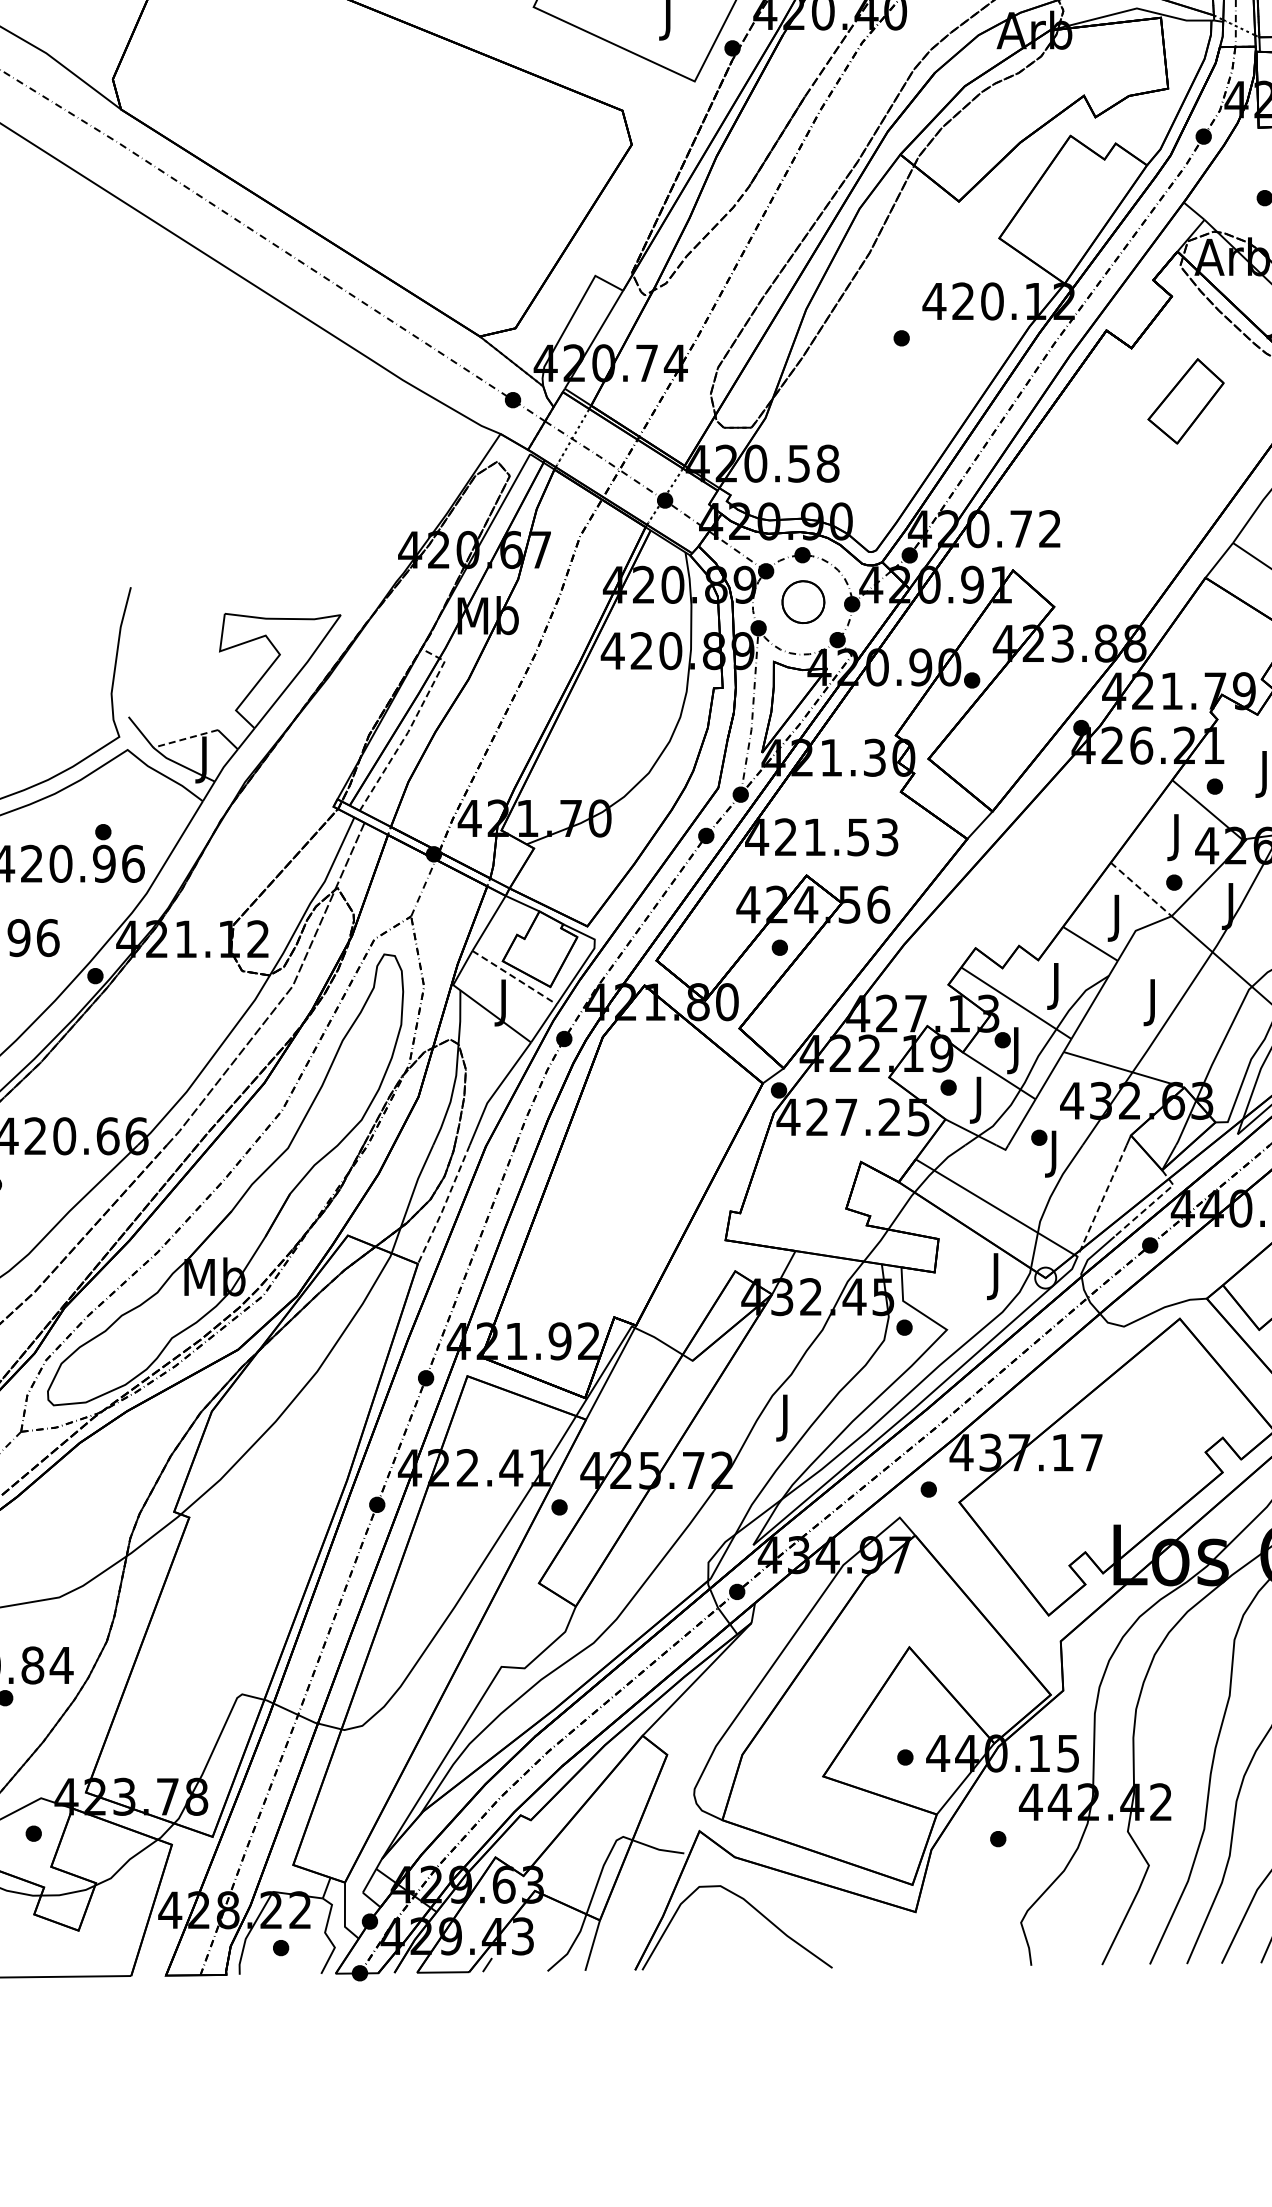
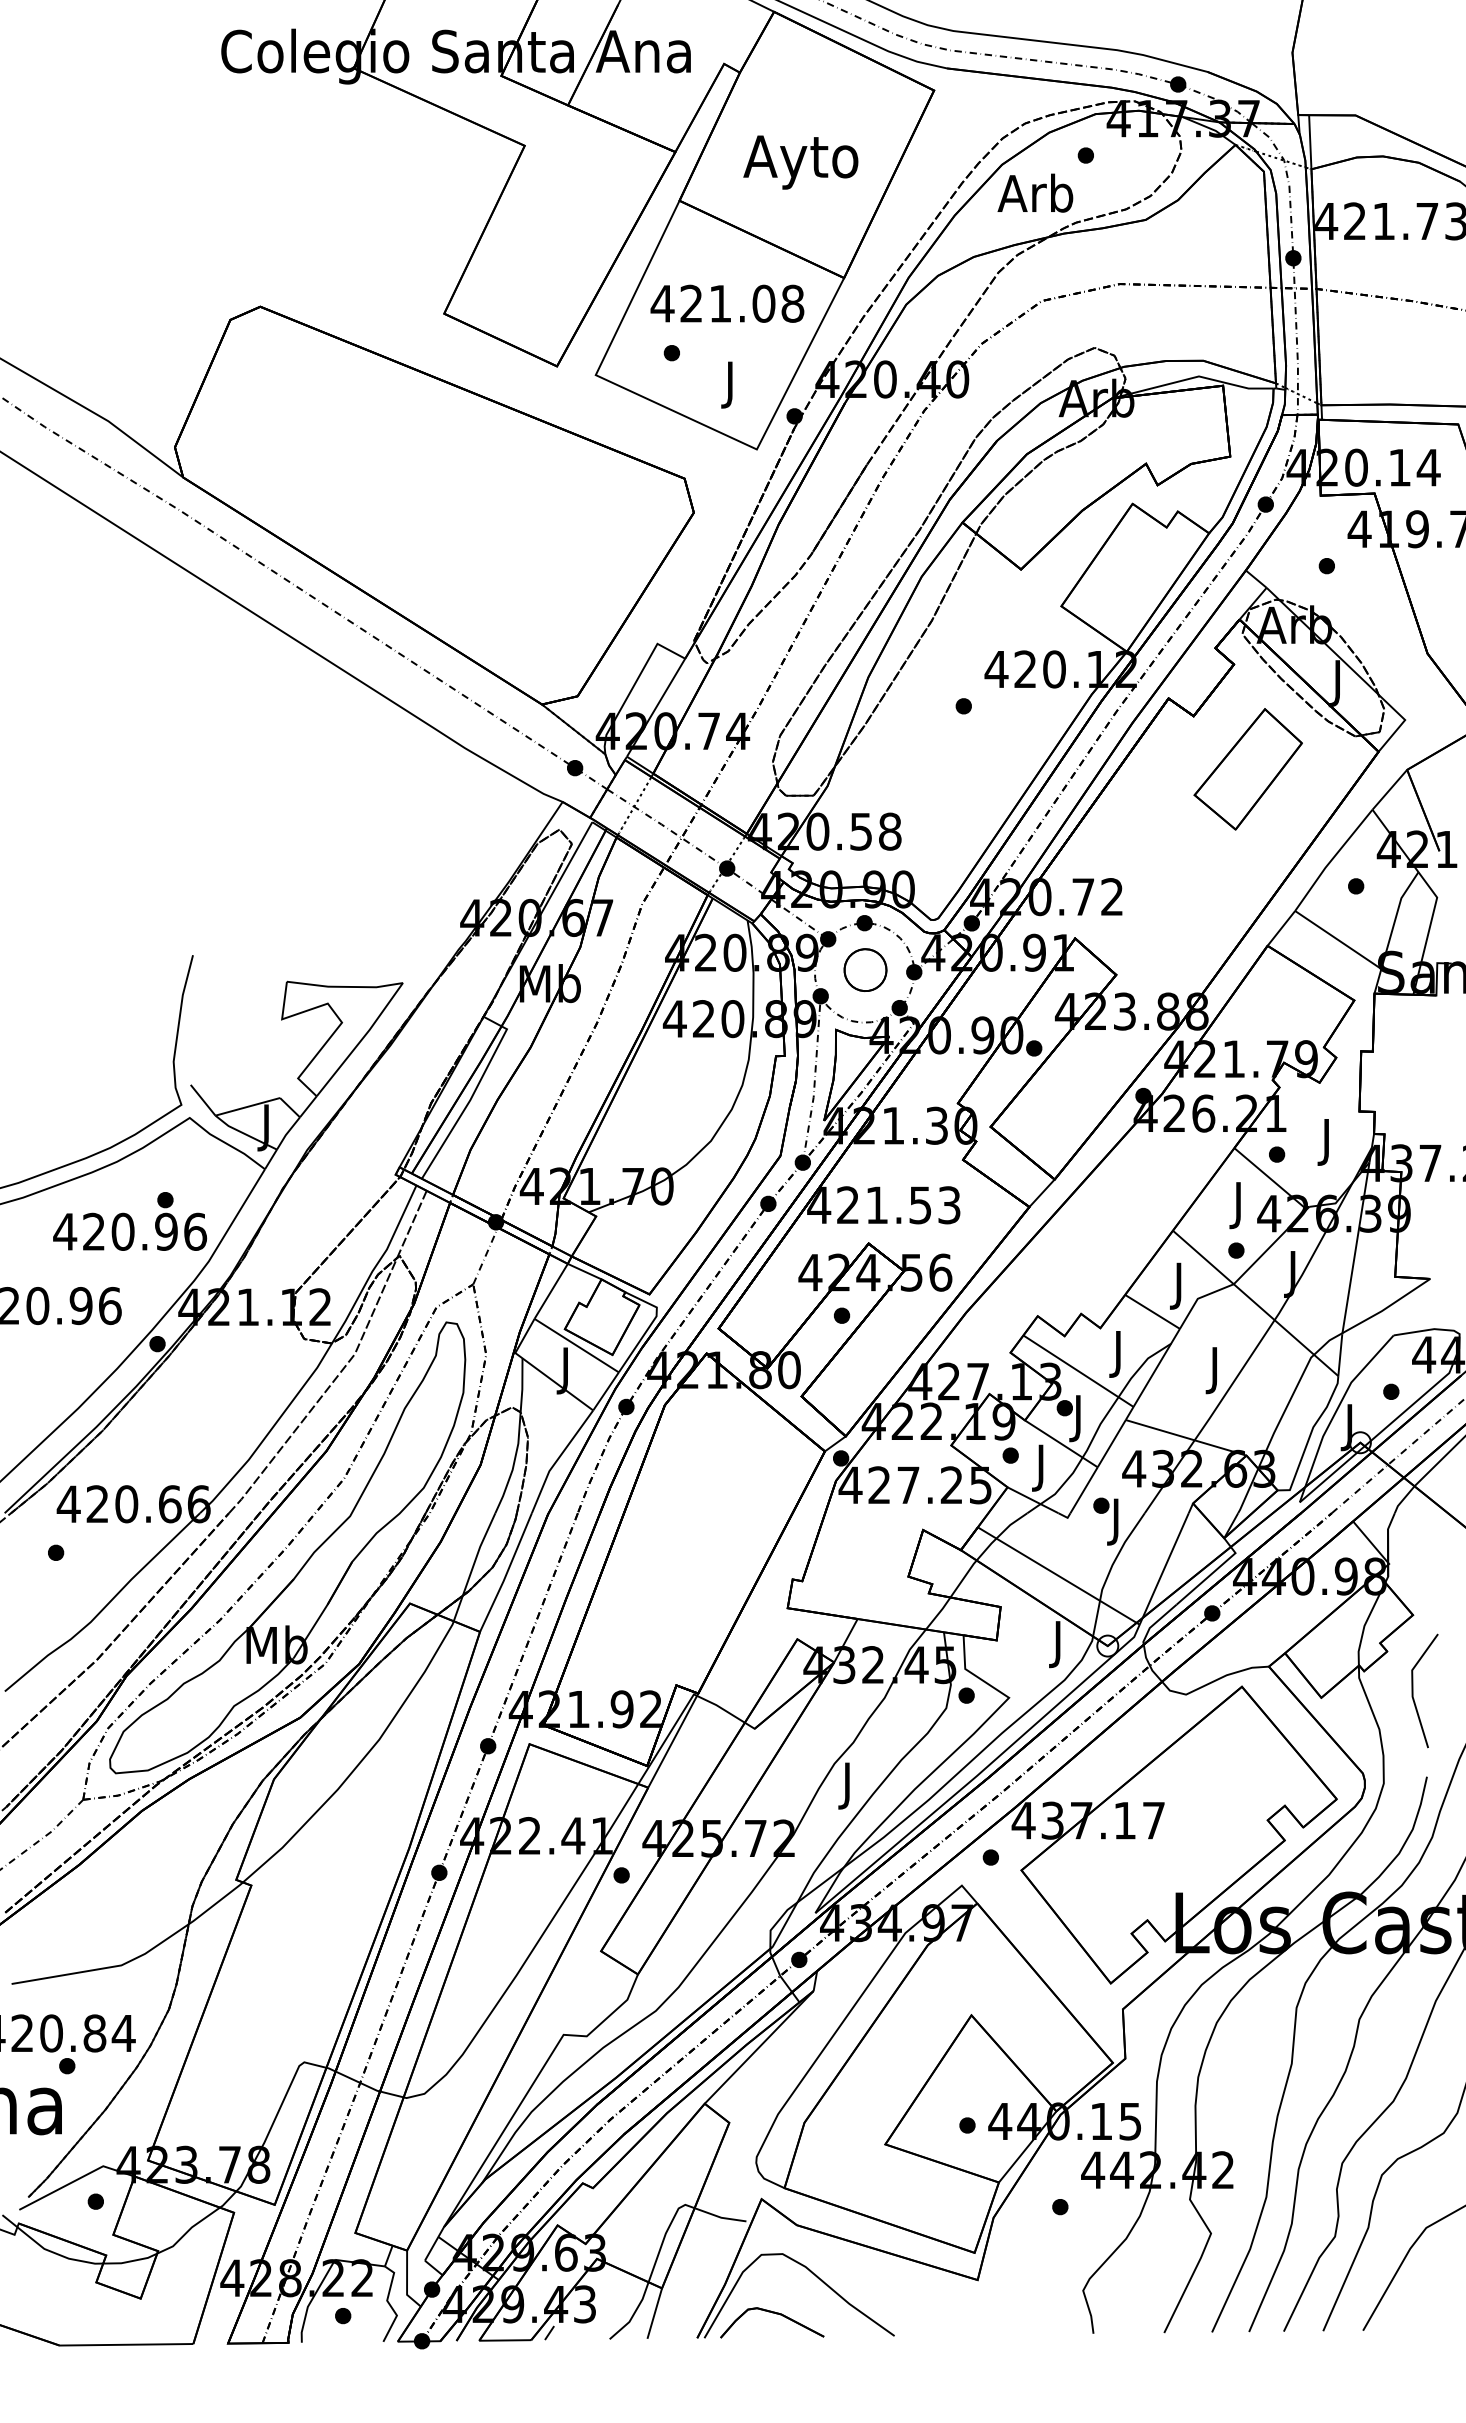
part: (1185, 401) -> (1247, 769), size x1.43
line: (411, 725) -> (473, 1093), dashed -> solid
line: (185, 738) -> (247, 1106), dashed -> solid
line: (1141, 889) -> (1203, 1257), dashed -> solid
line: (514, 977) -> (576, 1345), dashed -> solid
line: (1102, 1200) -> (1164, 1568), dashed -> solid
line: (1151, 1204) -> (1213, 1572), dashed -> solid
line: (444, 1205) -> (506, 1573), dashed -> solid
part: (714, 1946) -> (776, 2314), added

